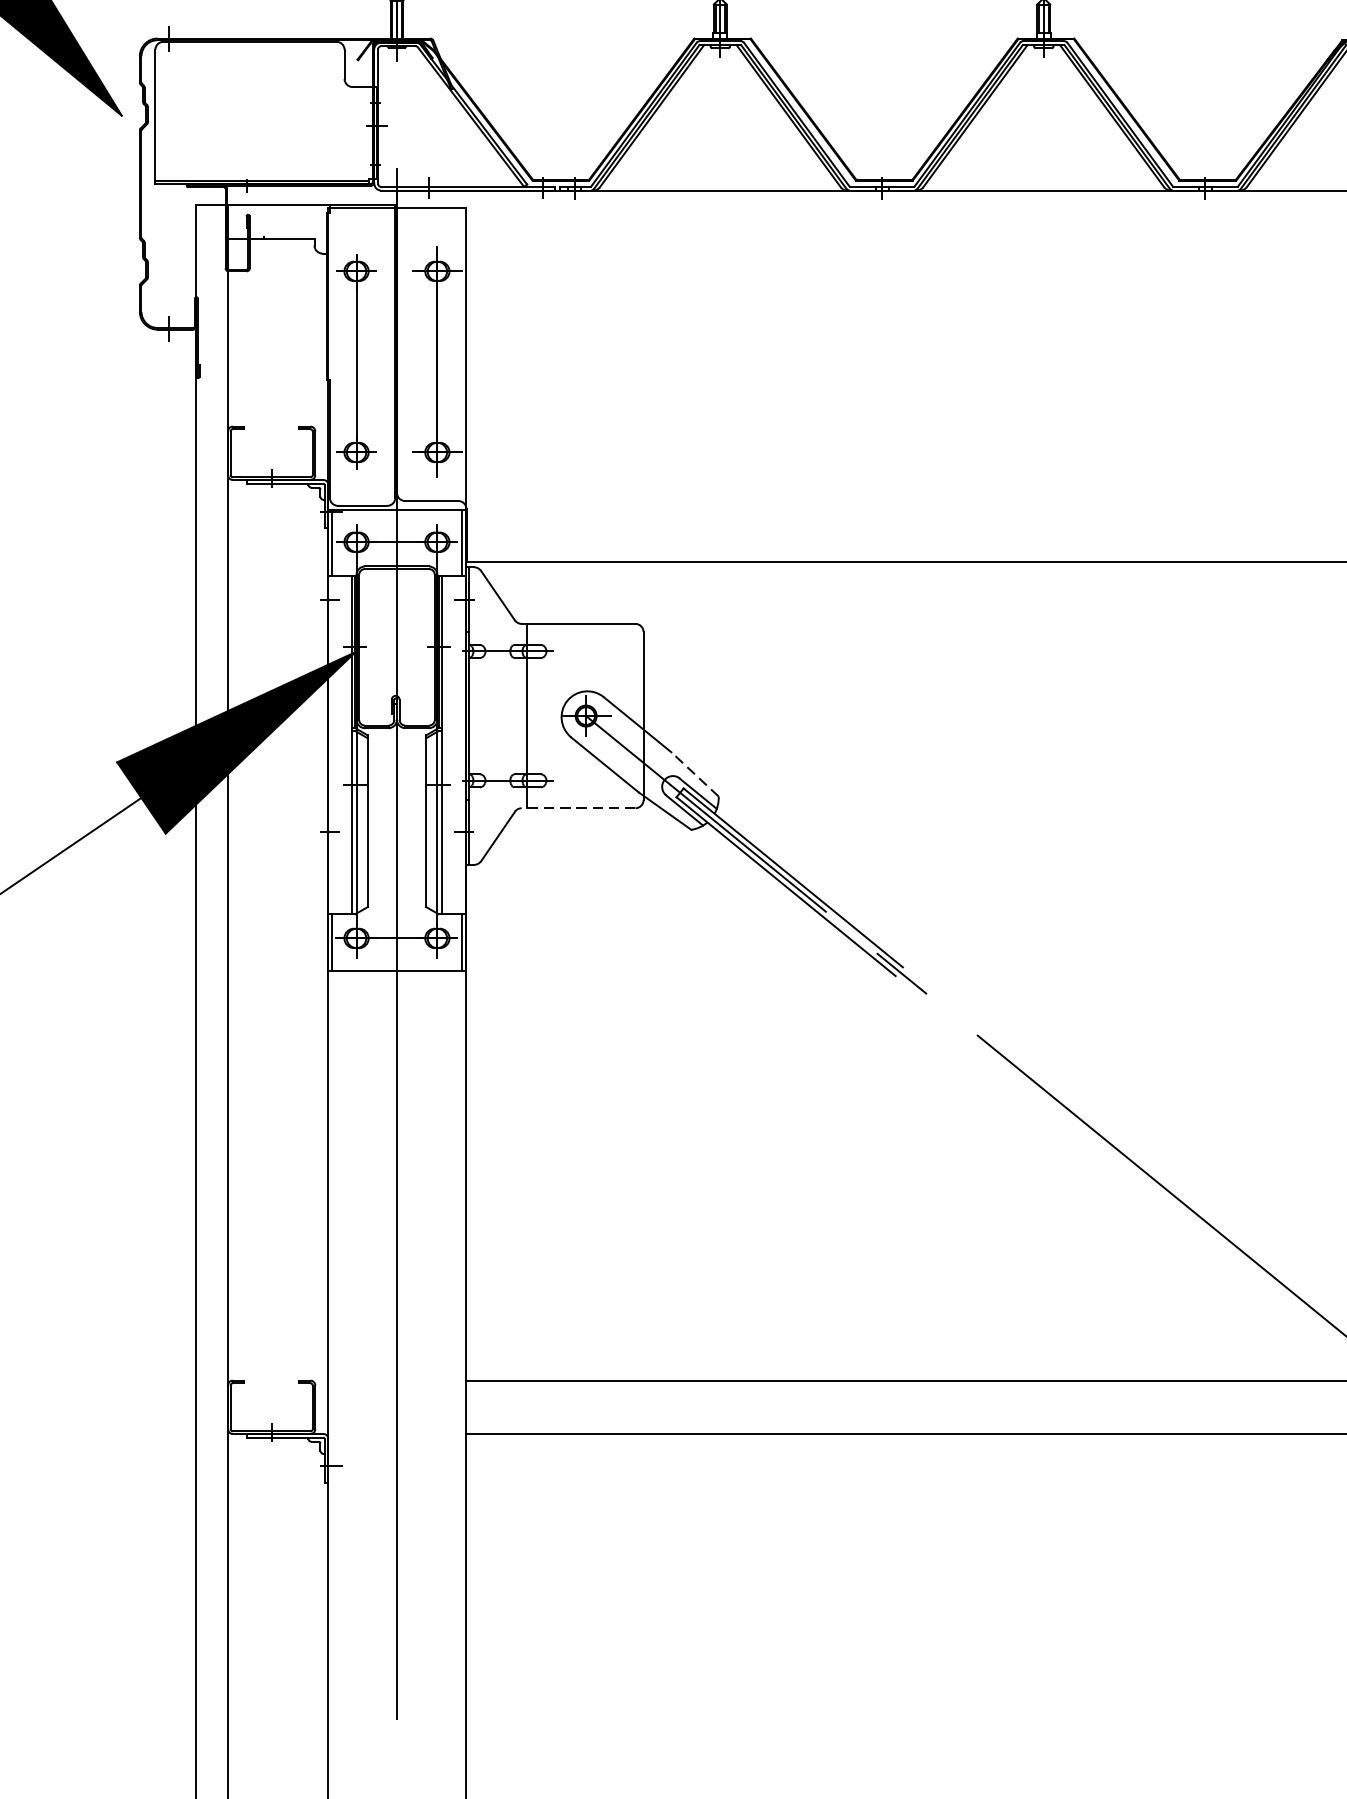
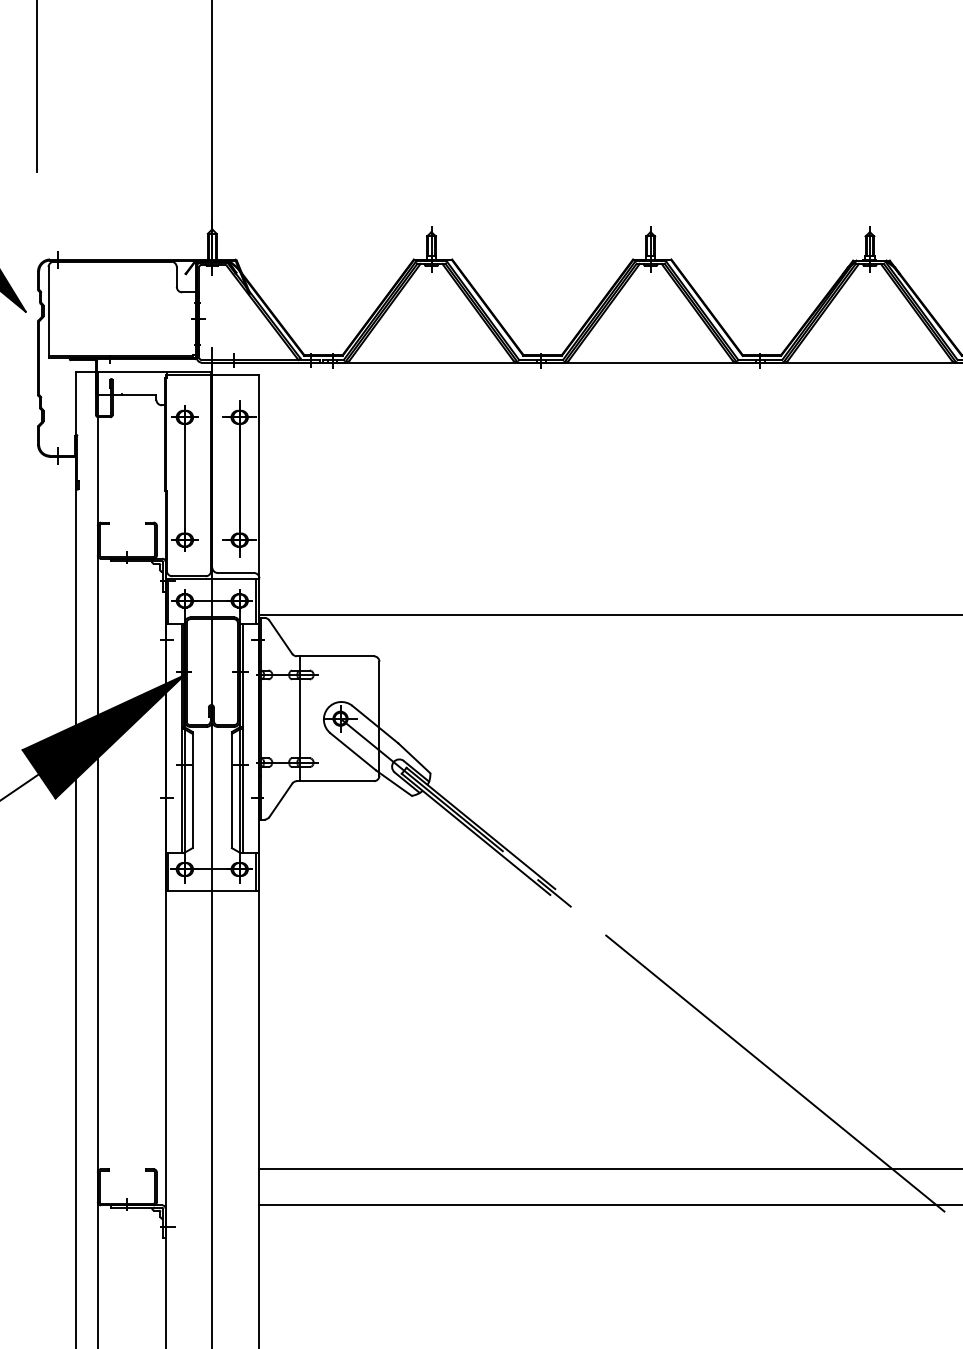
line: (695, 774) -> (414, 758), dashed -> solid
line: (578, 808) -> (335, 781), dashed -> solid

